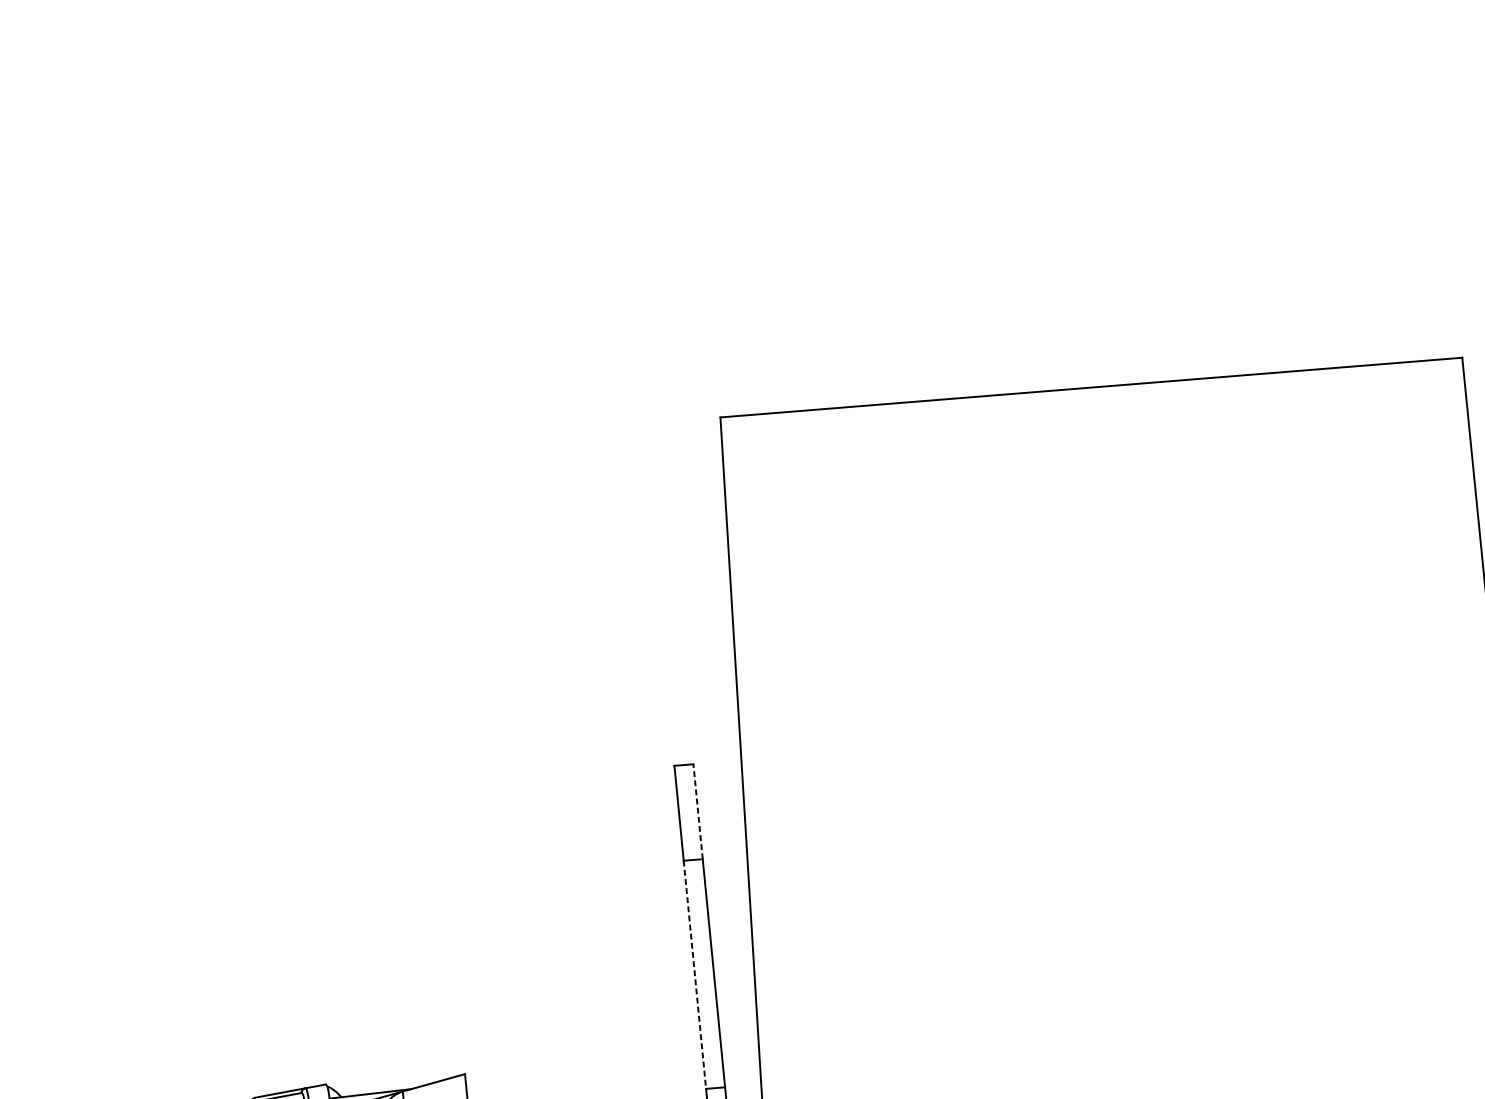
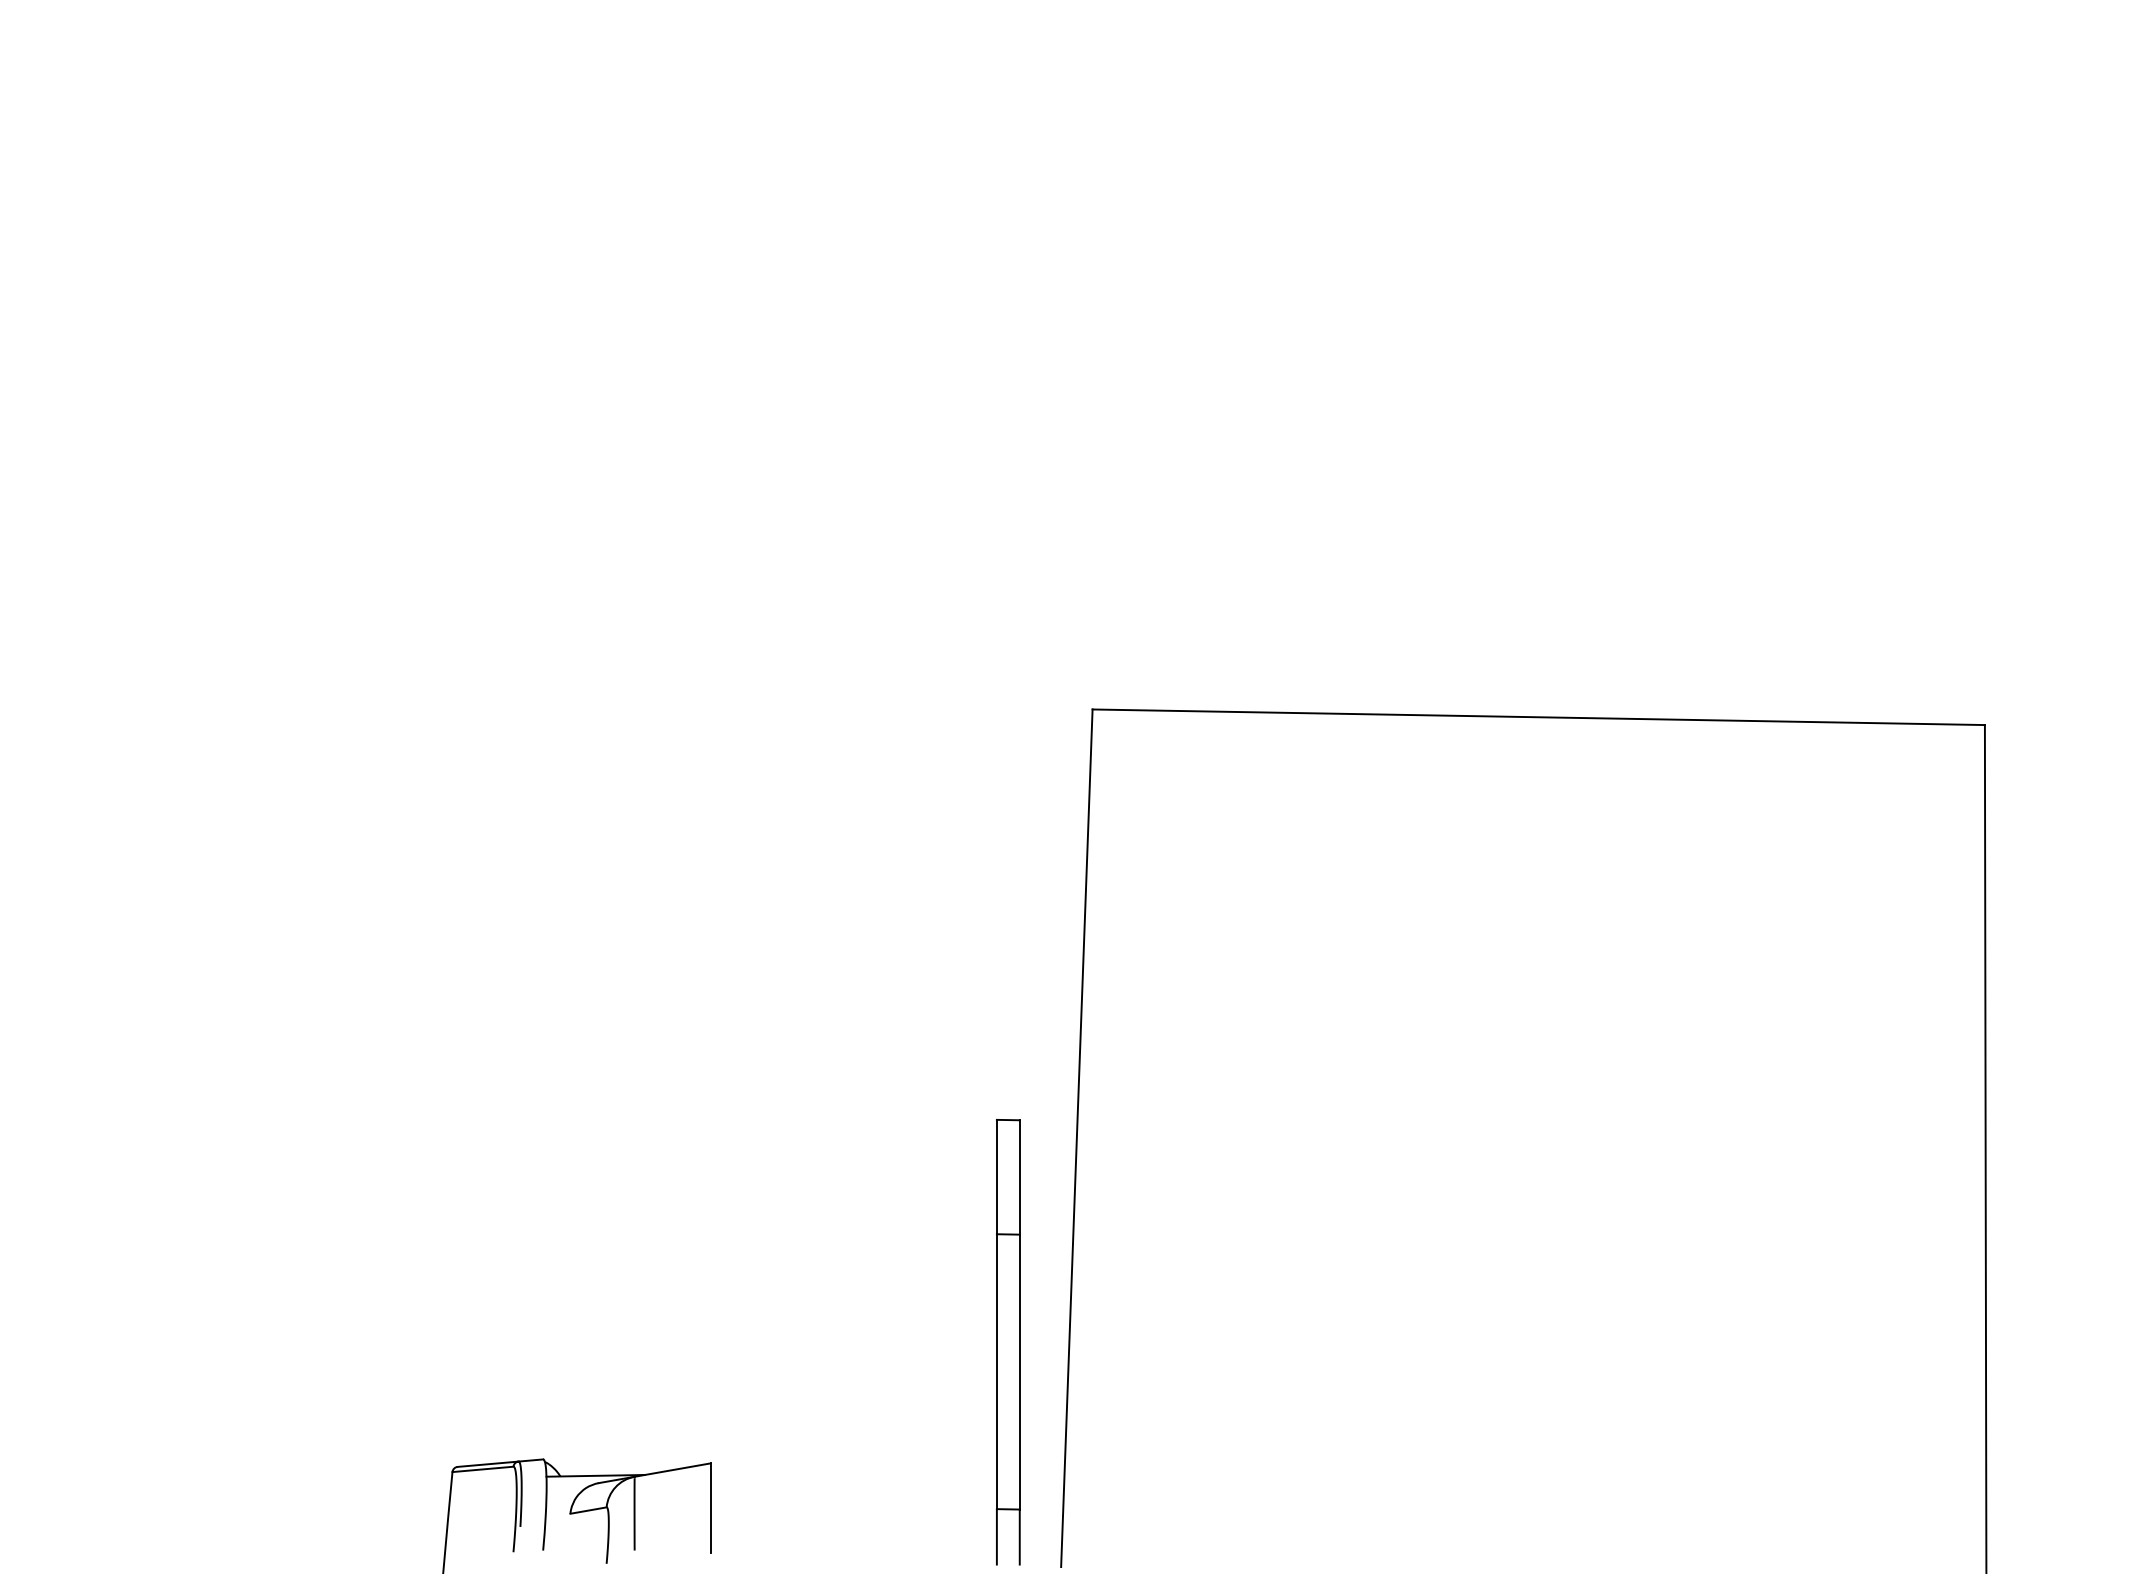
line: (697, 810) -> (1019, 1176), dashed -> solid
line: (694, 975) -> (996, 1372), dashed -> solid

